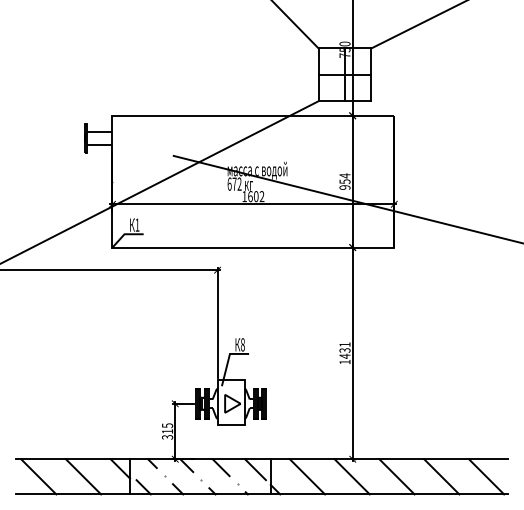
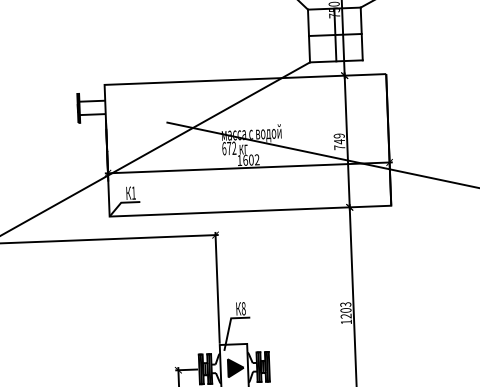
text: (344, 181) -> (338, 141), 954 -> 749
text: (344, 350) -> (345, 310), 1431 -> 1203
fill: (232, 403) -> (235, 367), added

